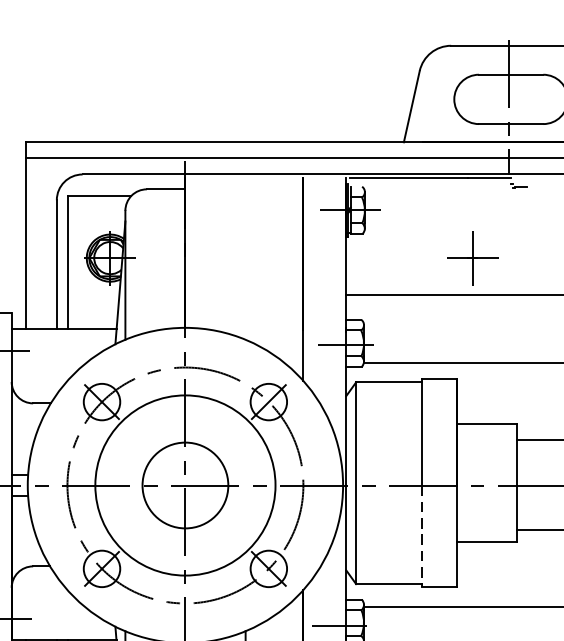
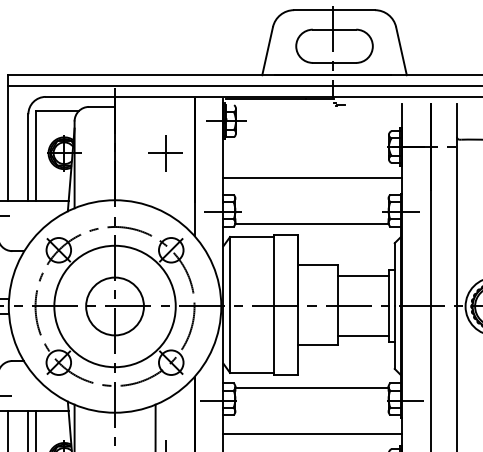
part: (472, 258) -> (165, 153), moved
line: (422, 537) -> (274, 341), dashed -> solid

